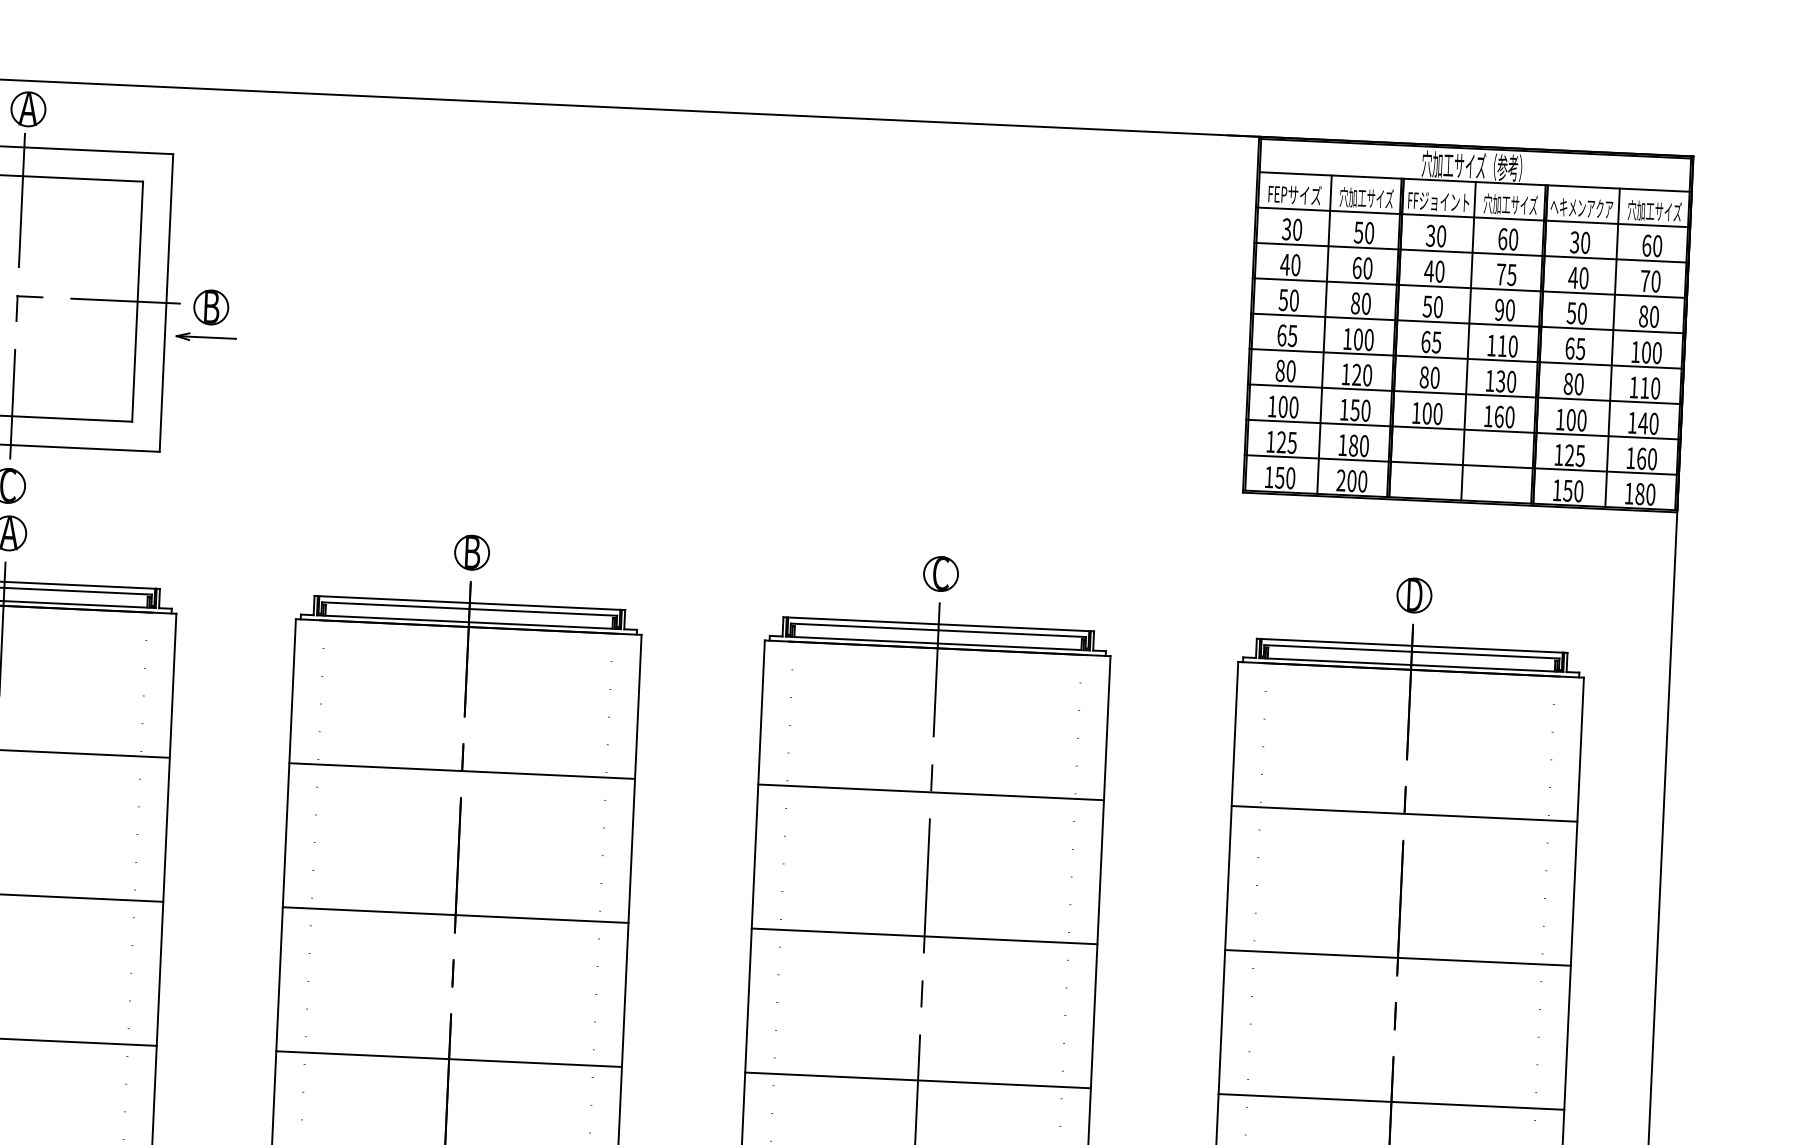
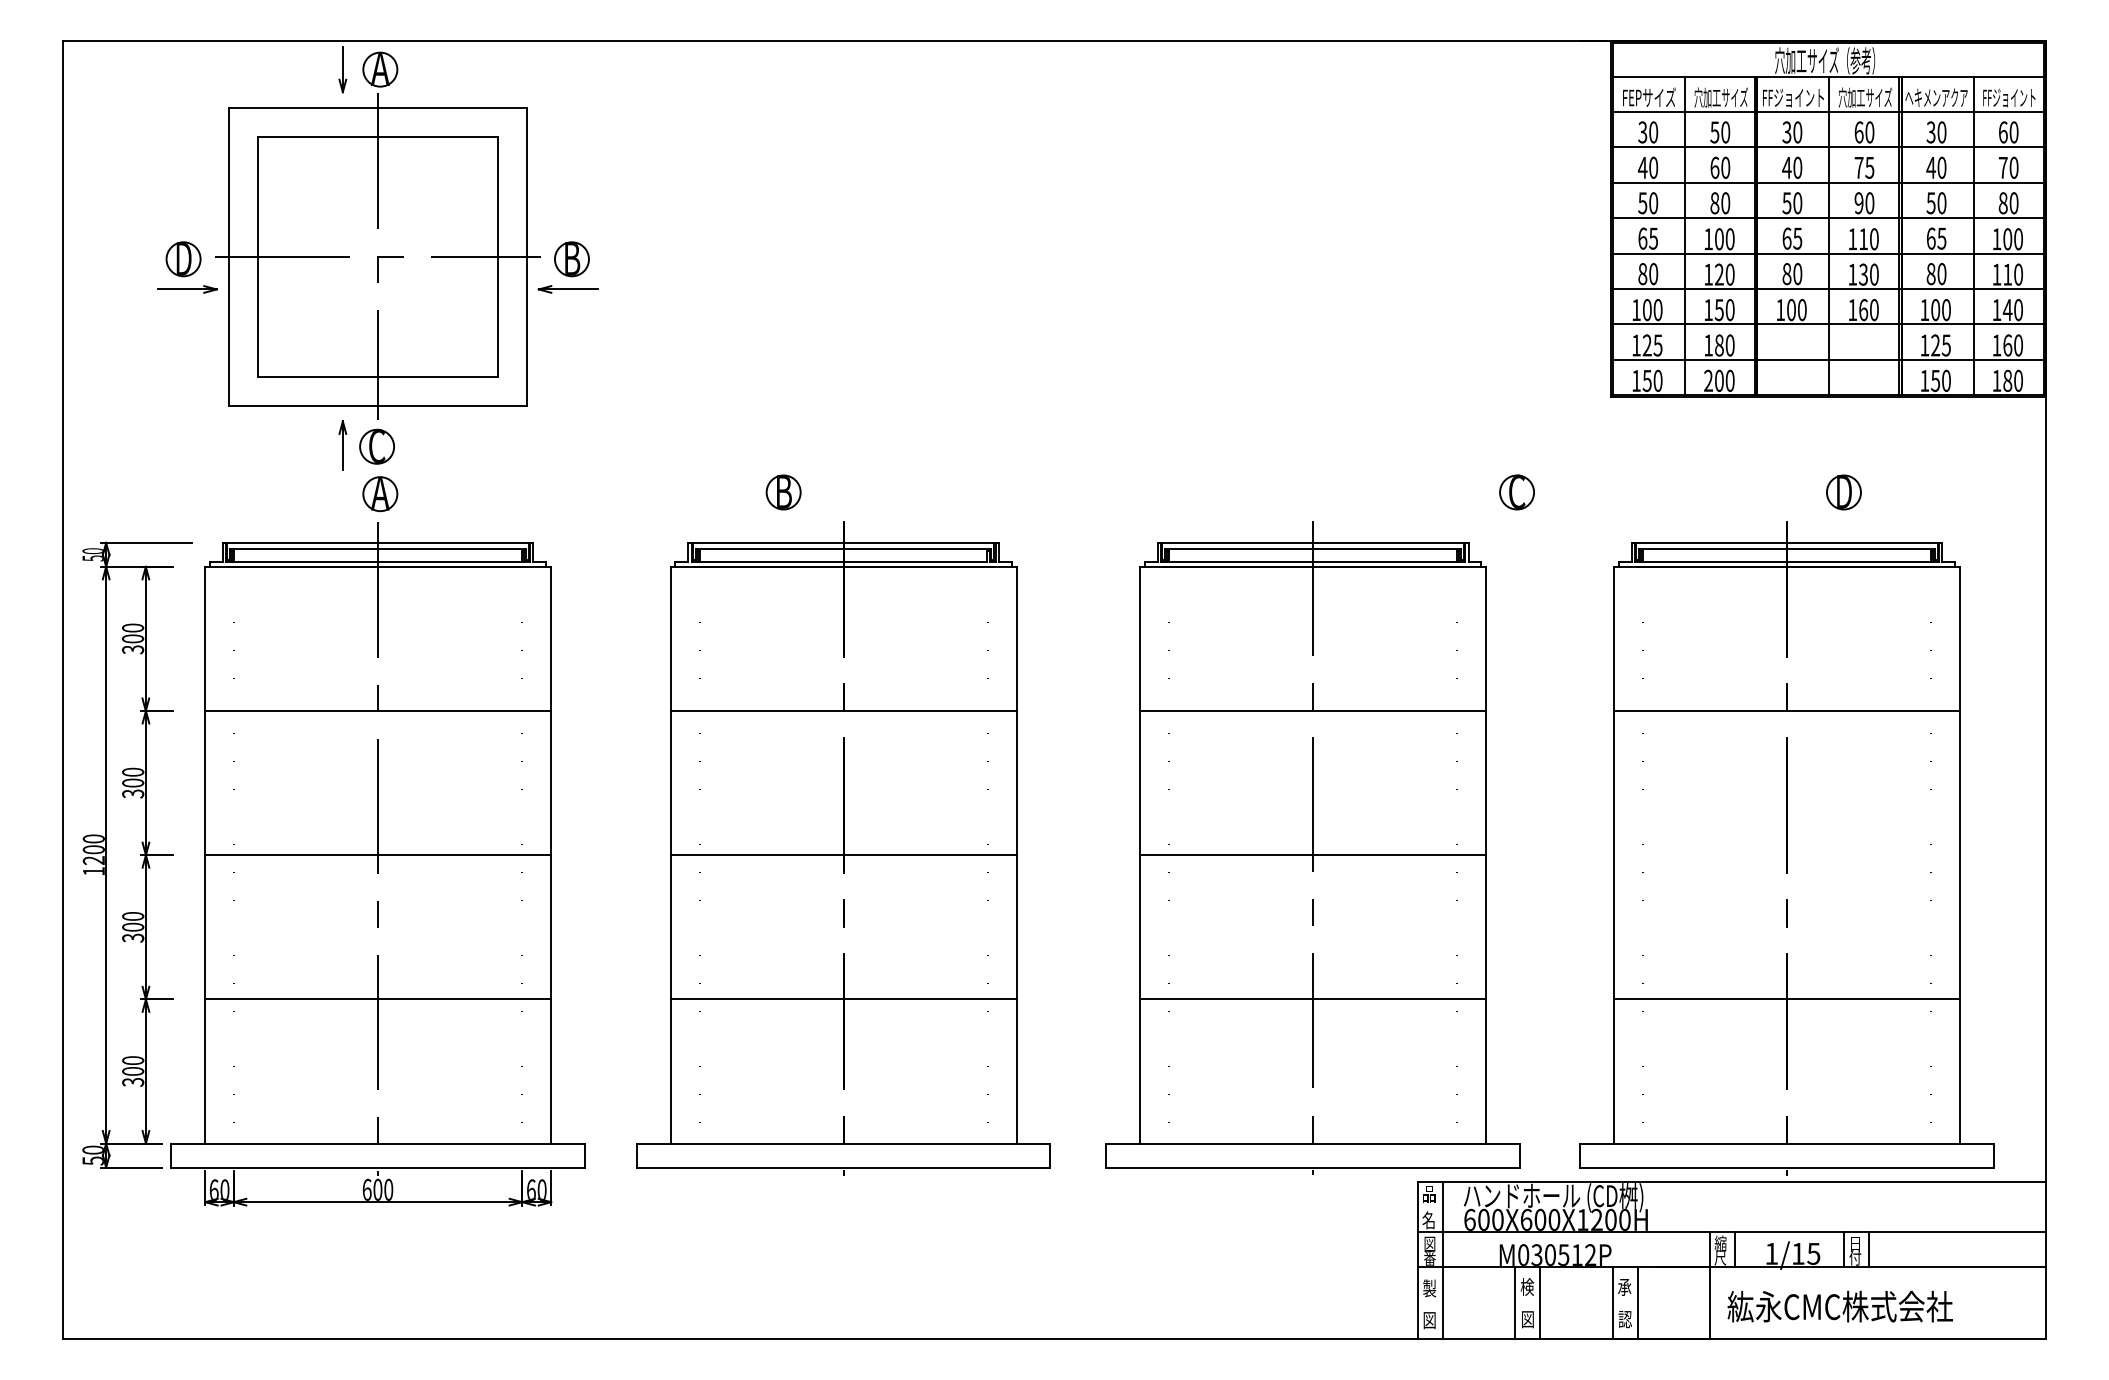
text: (1654, 211) -> (2009, 97), 穴加工サイズ -> FFジョイント
part: (471, 552) -> (783, 492), moved
part: (940, 574) -> (1516, 492), moved
part: (1413, 595) -> (1843, 492), moved
line: (1397, 958) -> (1786, 855), removed

